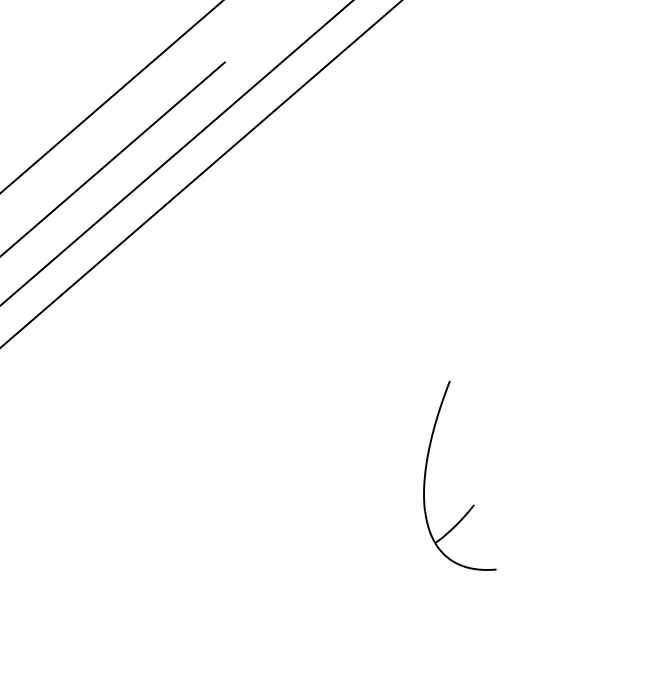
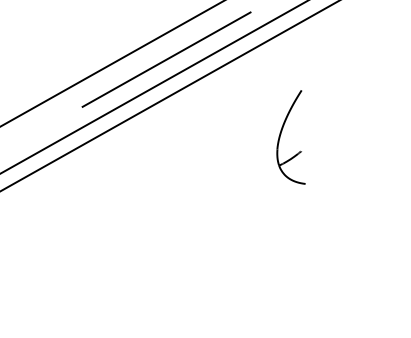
part: (427, 478) -> (281, 134), moved

